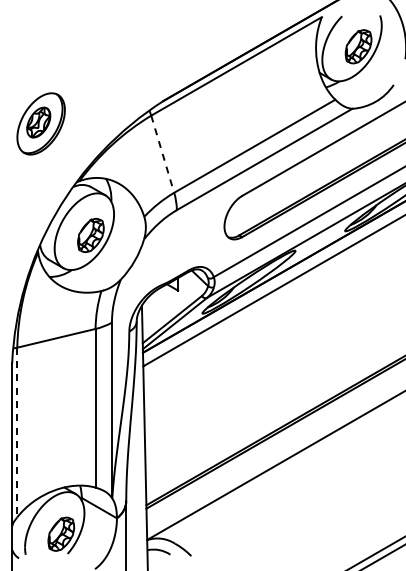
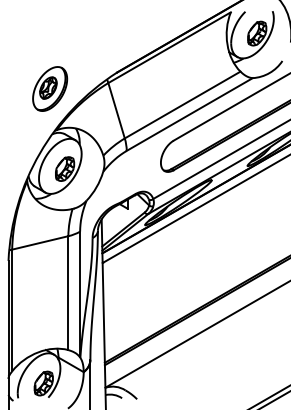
part: (40, 123) -> (49, 88), moved
line: (162, 154) -> (116, 110), dashed -> solid
line: (17, 432) -> (12, 310), dashed -> solid

